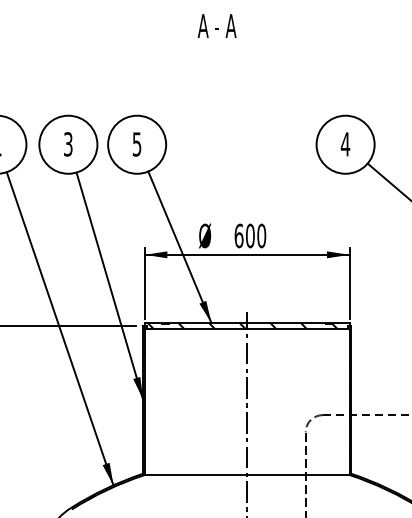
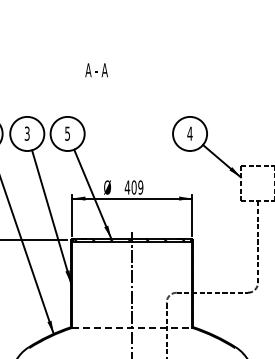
text: (216, 26) -> (96, 70), moved
text: (249, 235) -> (133, 187), 600 -> 409
line: (247, 474) -> (132, 327), solid -> dashed

